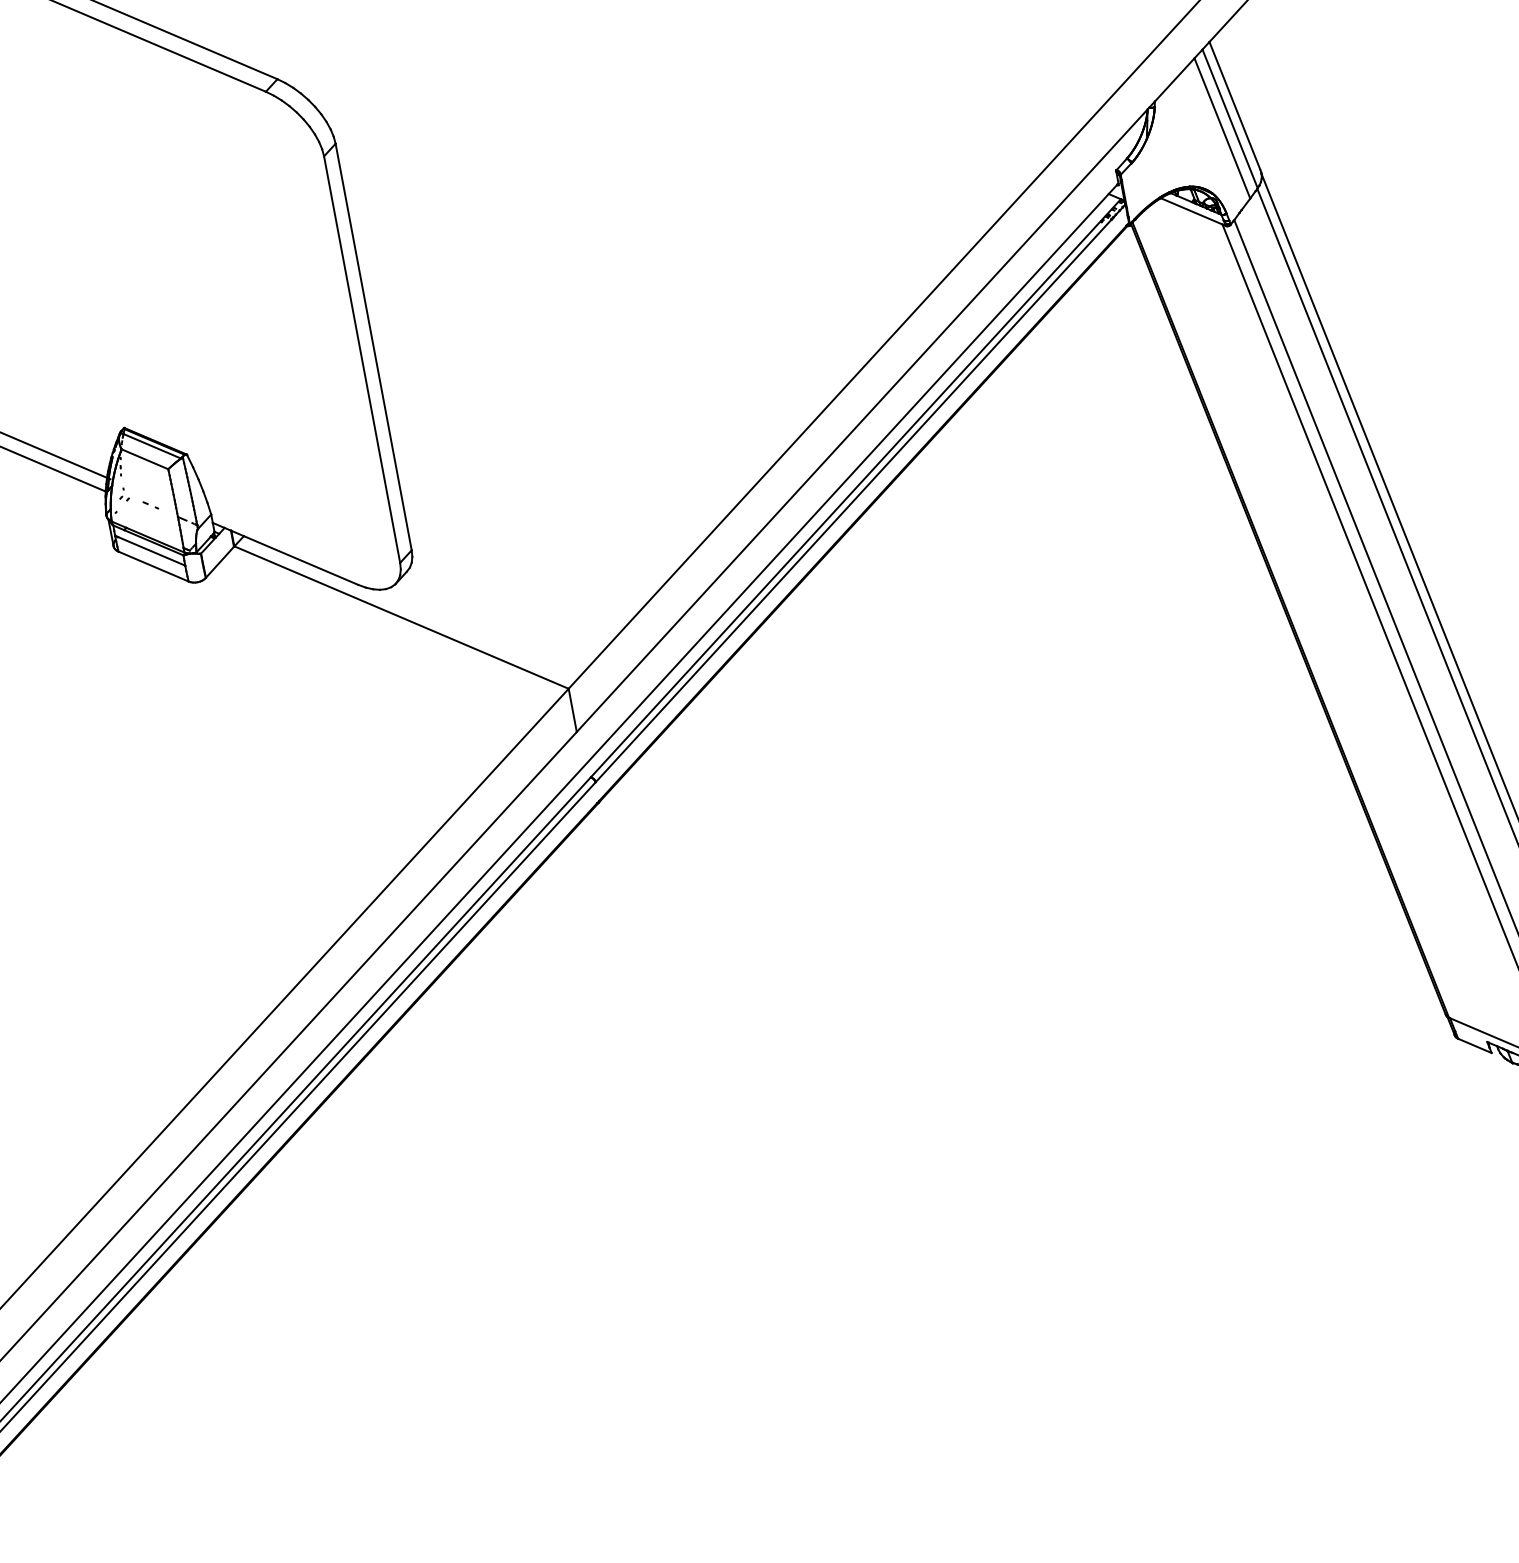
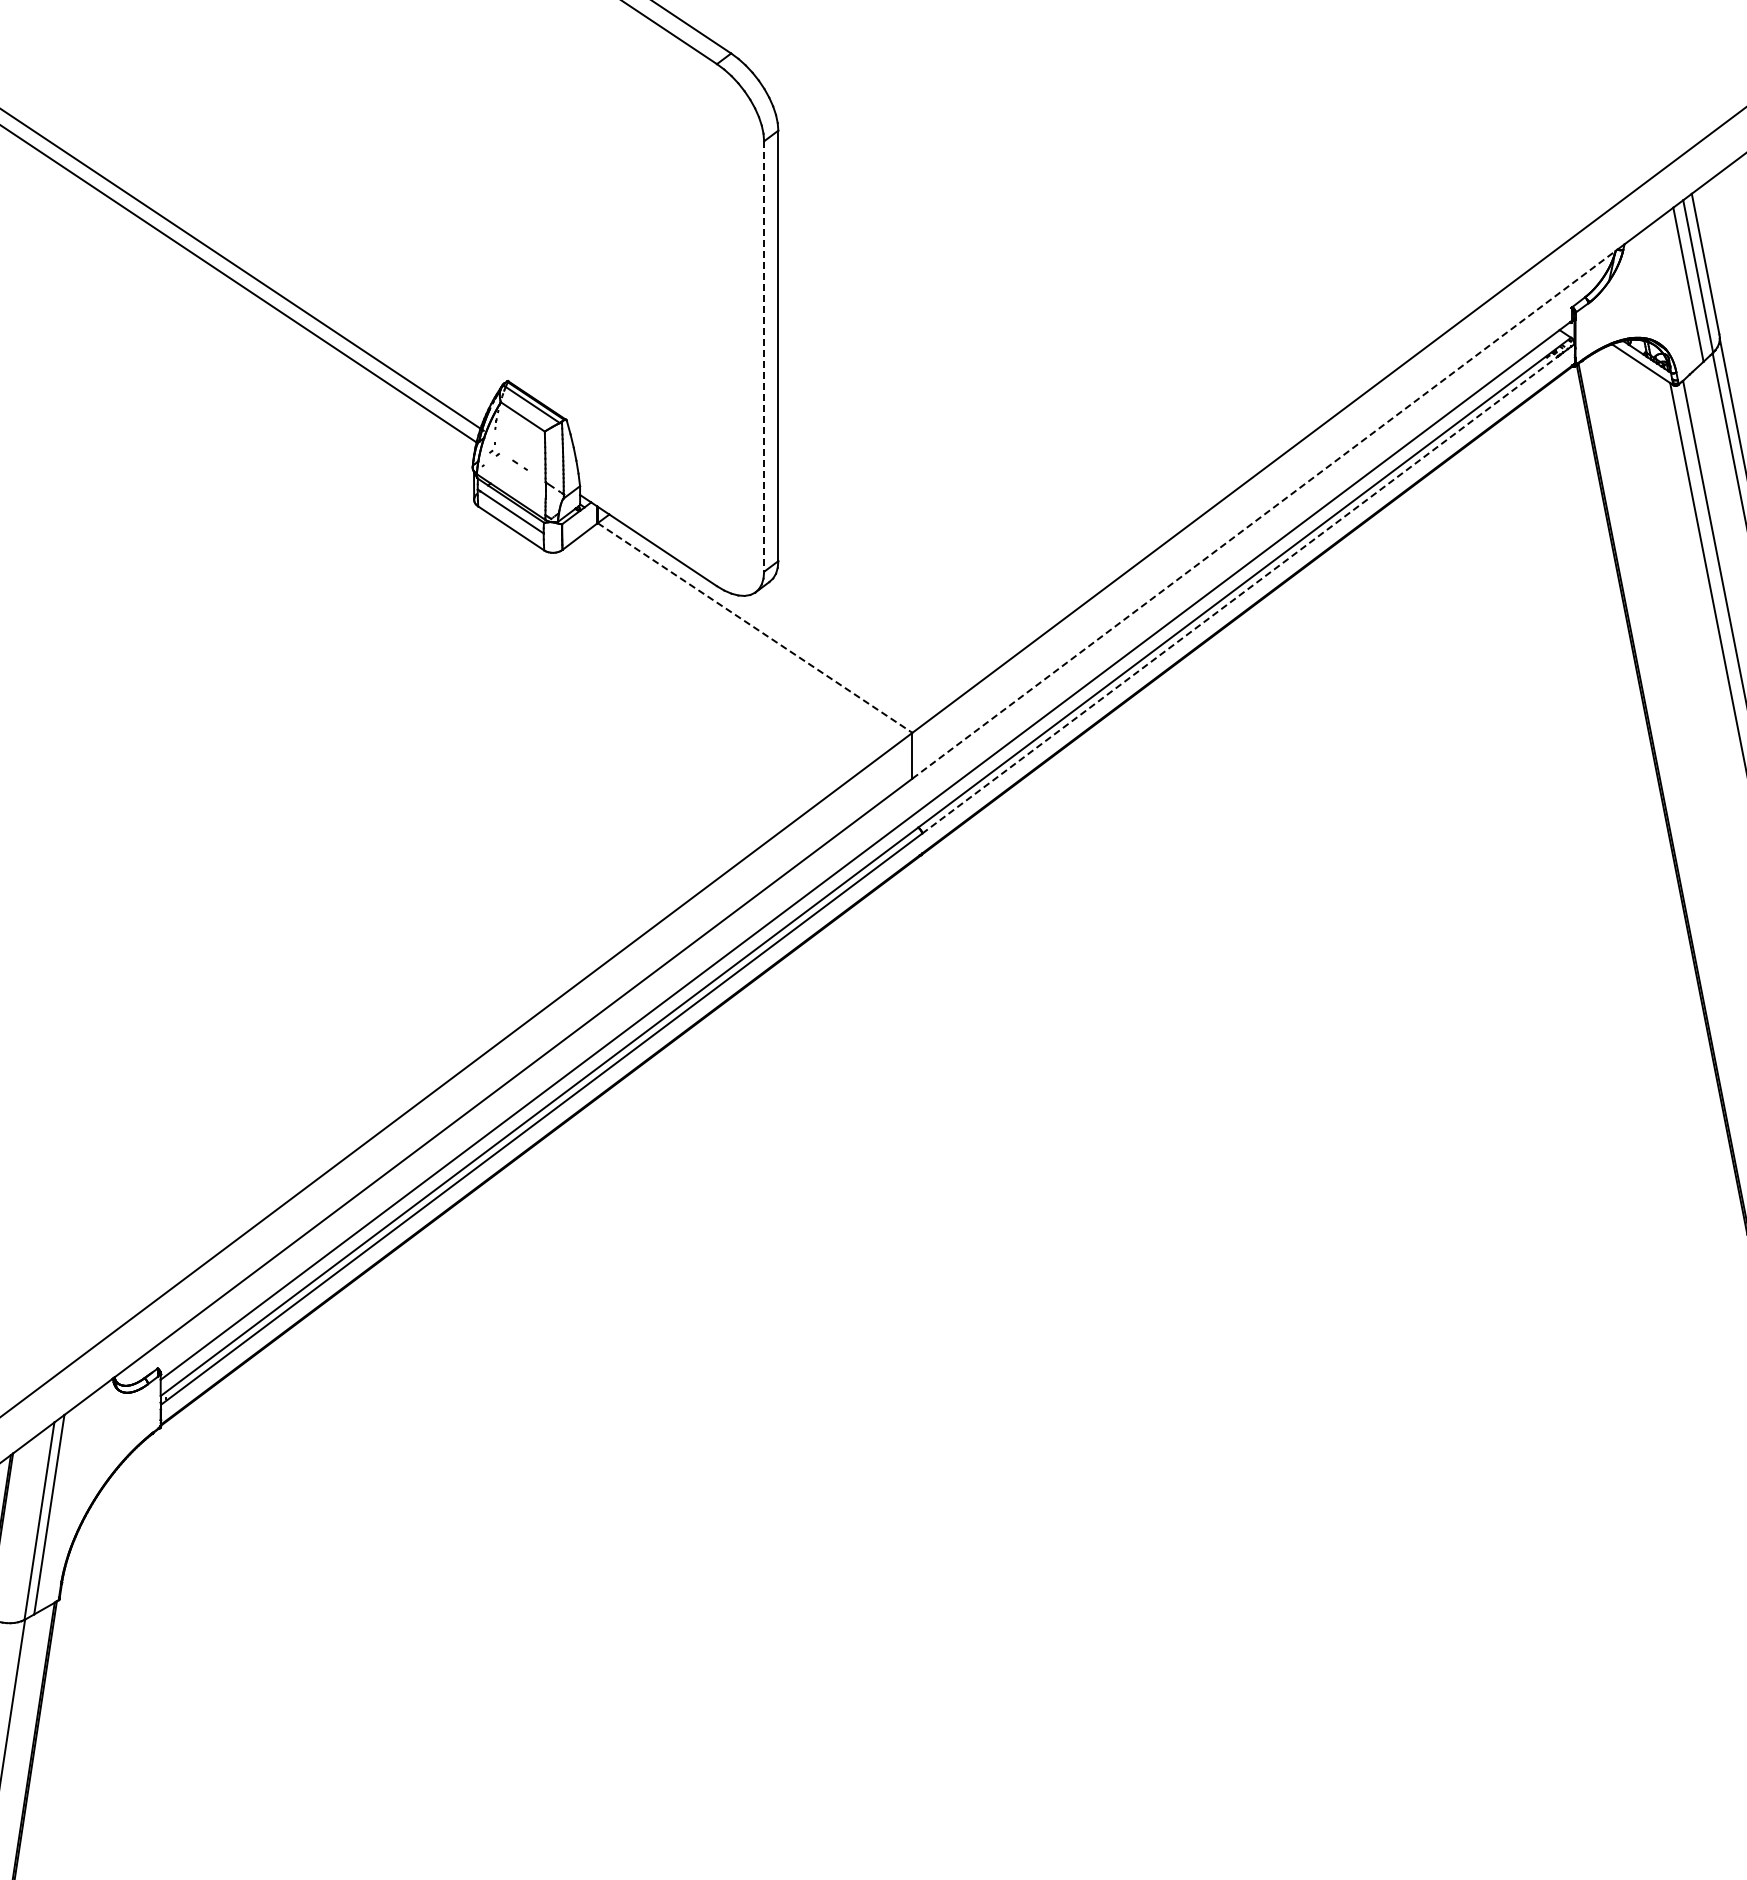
line: (362, 360) -> (764, 357), solid -> dashed
line: (862, 420) -> (1264, 514), solid -> dashed
line: (854, 501) -> (1240, 595), solid -> dashed
line: (402, 617) -> (755, 628), solid -> dashed

